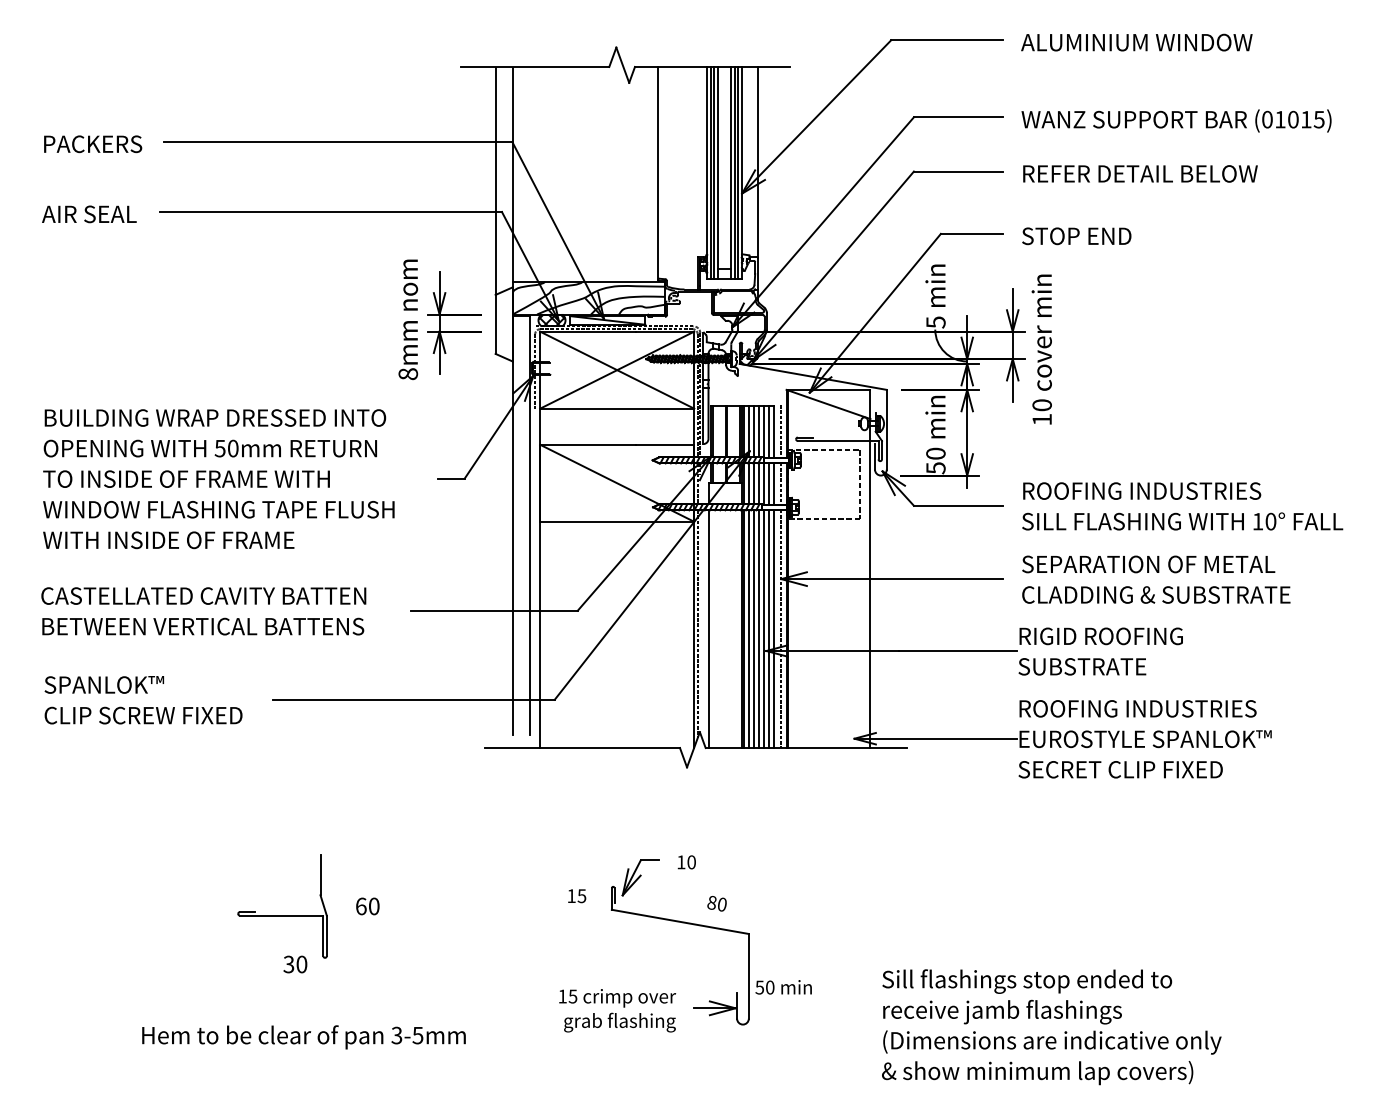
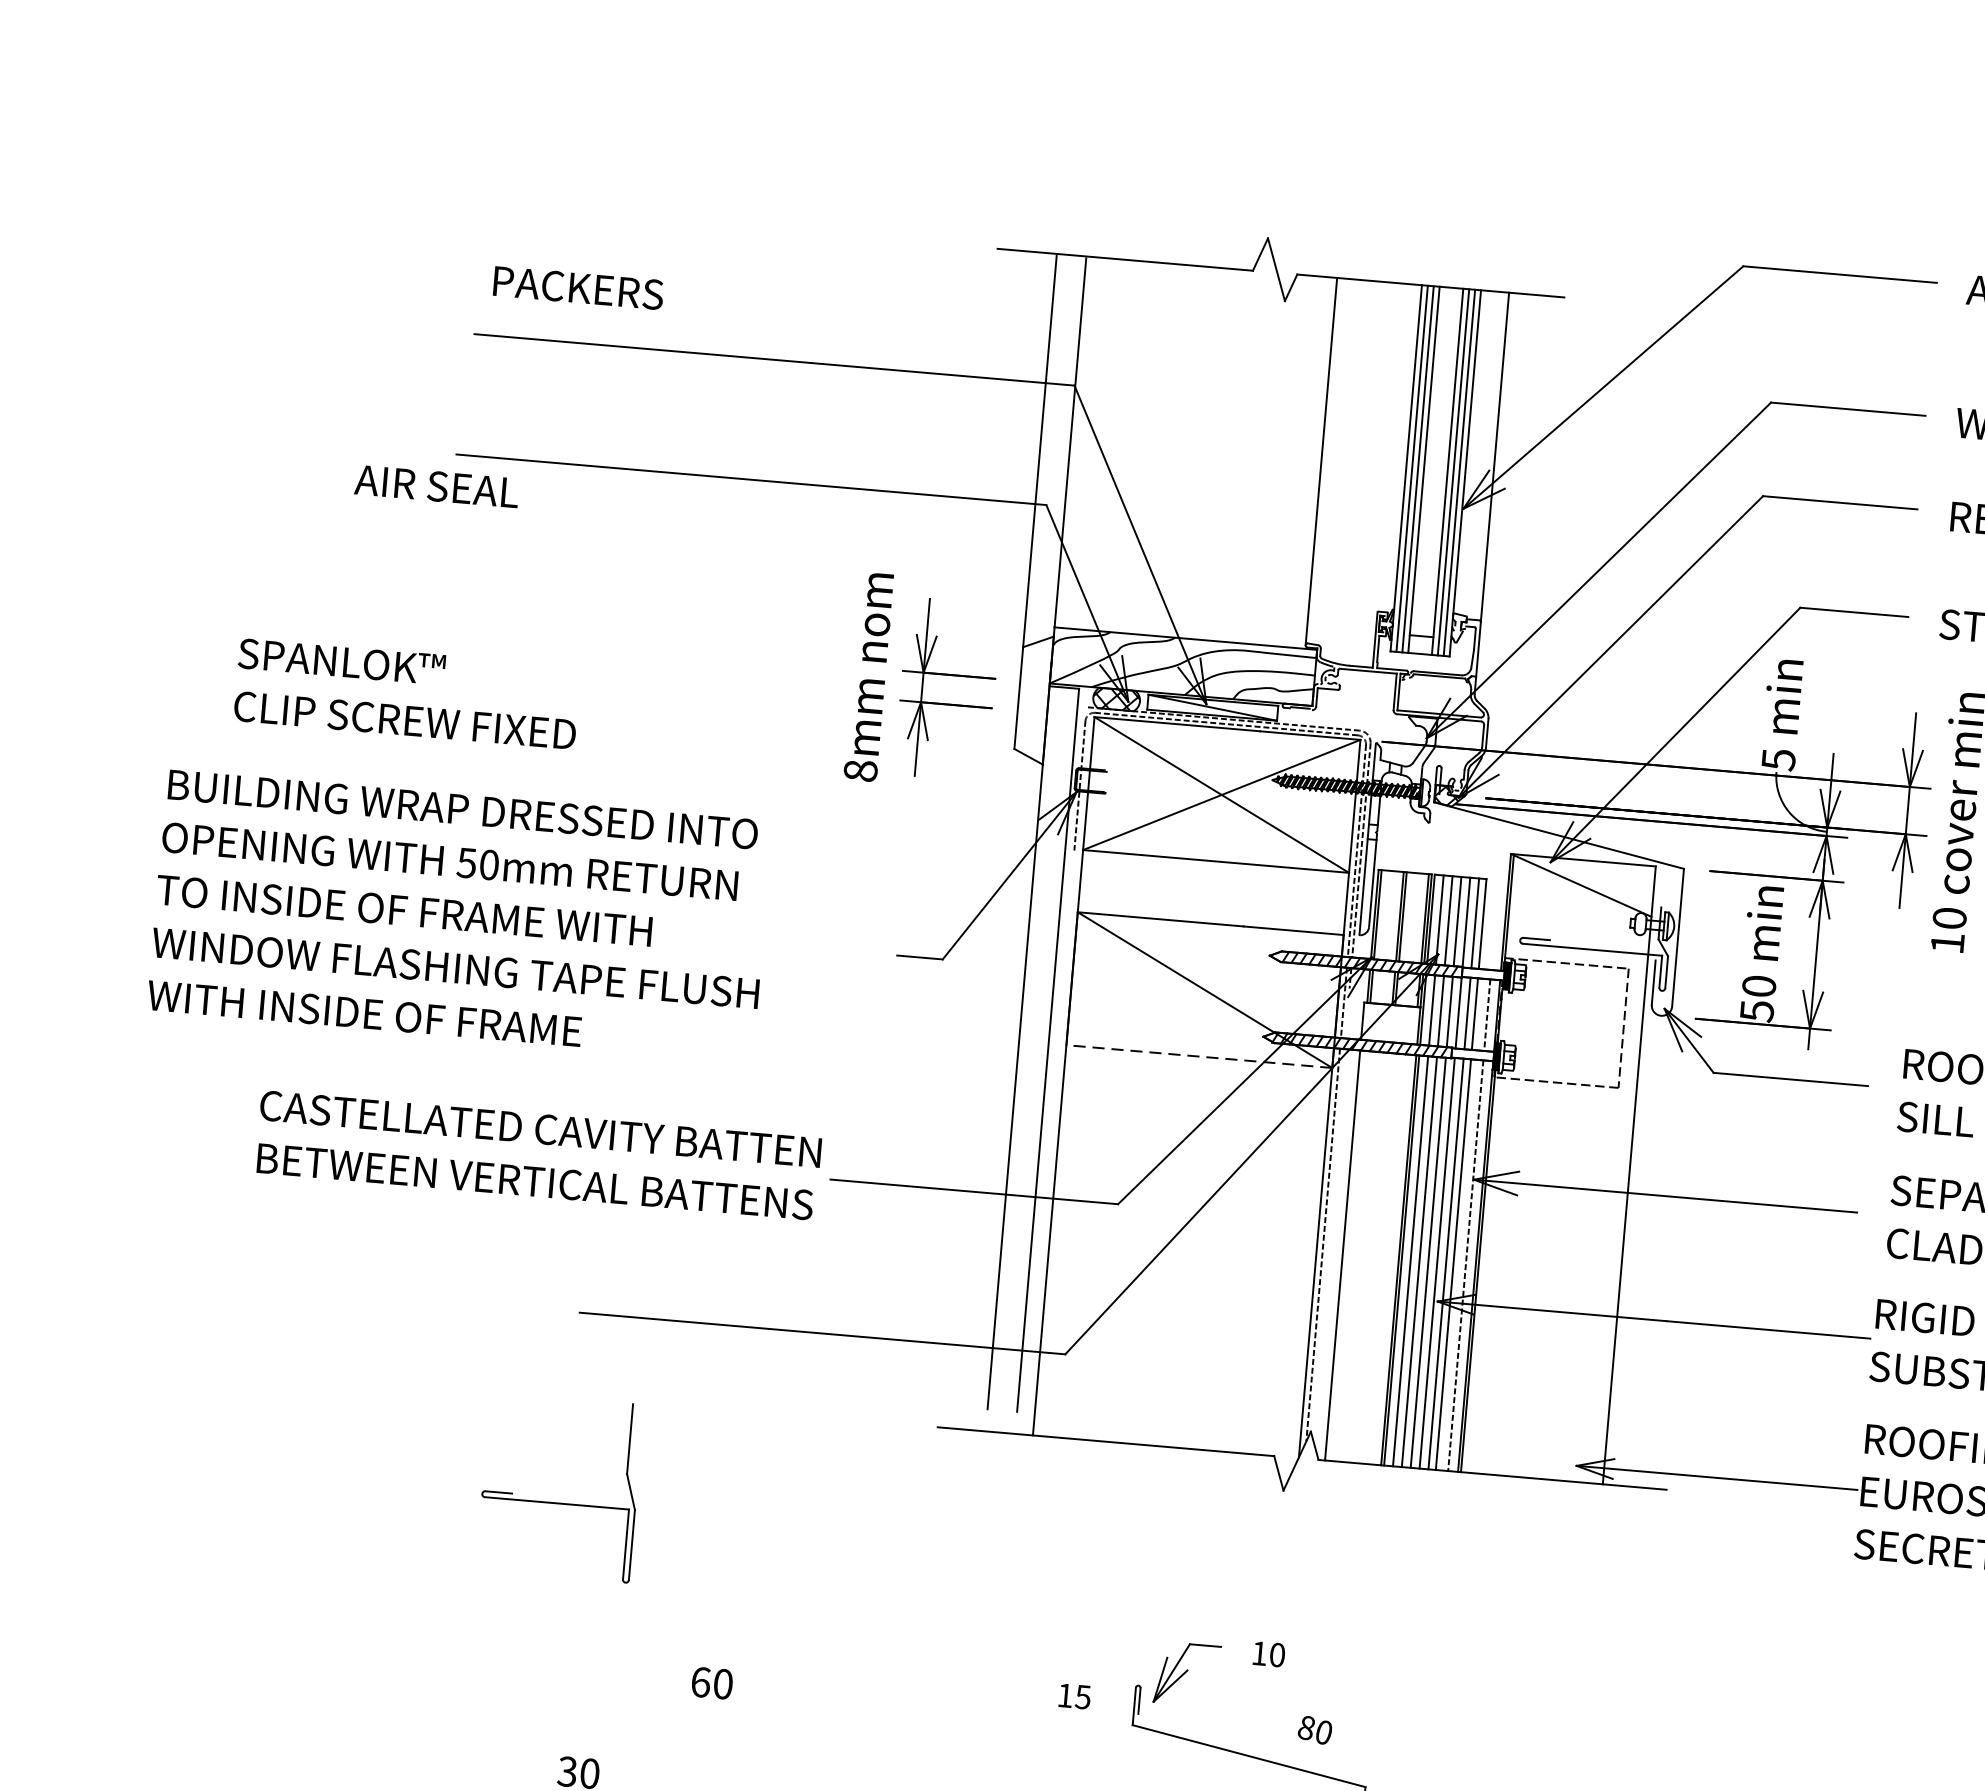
text: (93, 144) -> (579, 288), moved
text: (89, 214) -> (437, 486), moved
line: (780, 431) -> (1494, 924), removed
text: (218, 479) -> (459, 916), moved
line: (616, 521) -> (1198, 1055), solid -> dashed
text: (203, 611) -> (537, 1155), moved
text: (143, 700) -> (407, 694), moved
part: (282, 915) -> (558, 1503), moved

